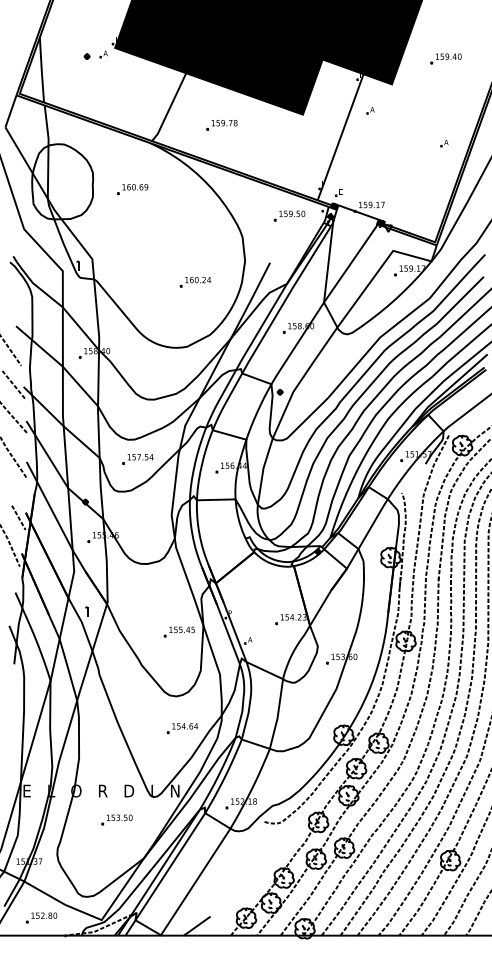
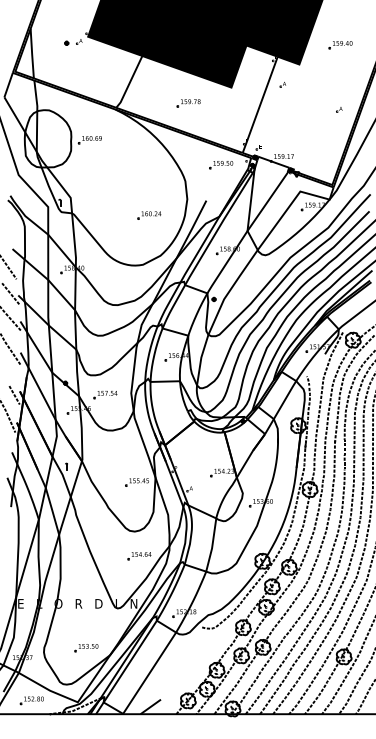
part: (221, 125) -> (188, 103), moved
part: (132, 189) -> (89, 140), moved
part: (137, 459) -> (105, 395), moved
part: (116, 819) -> (86, 647), moved

